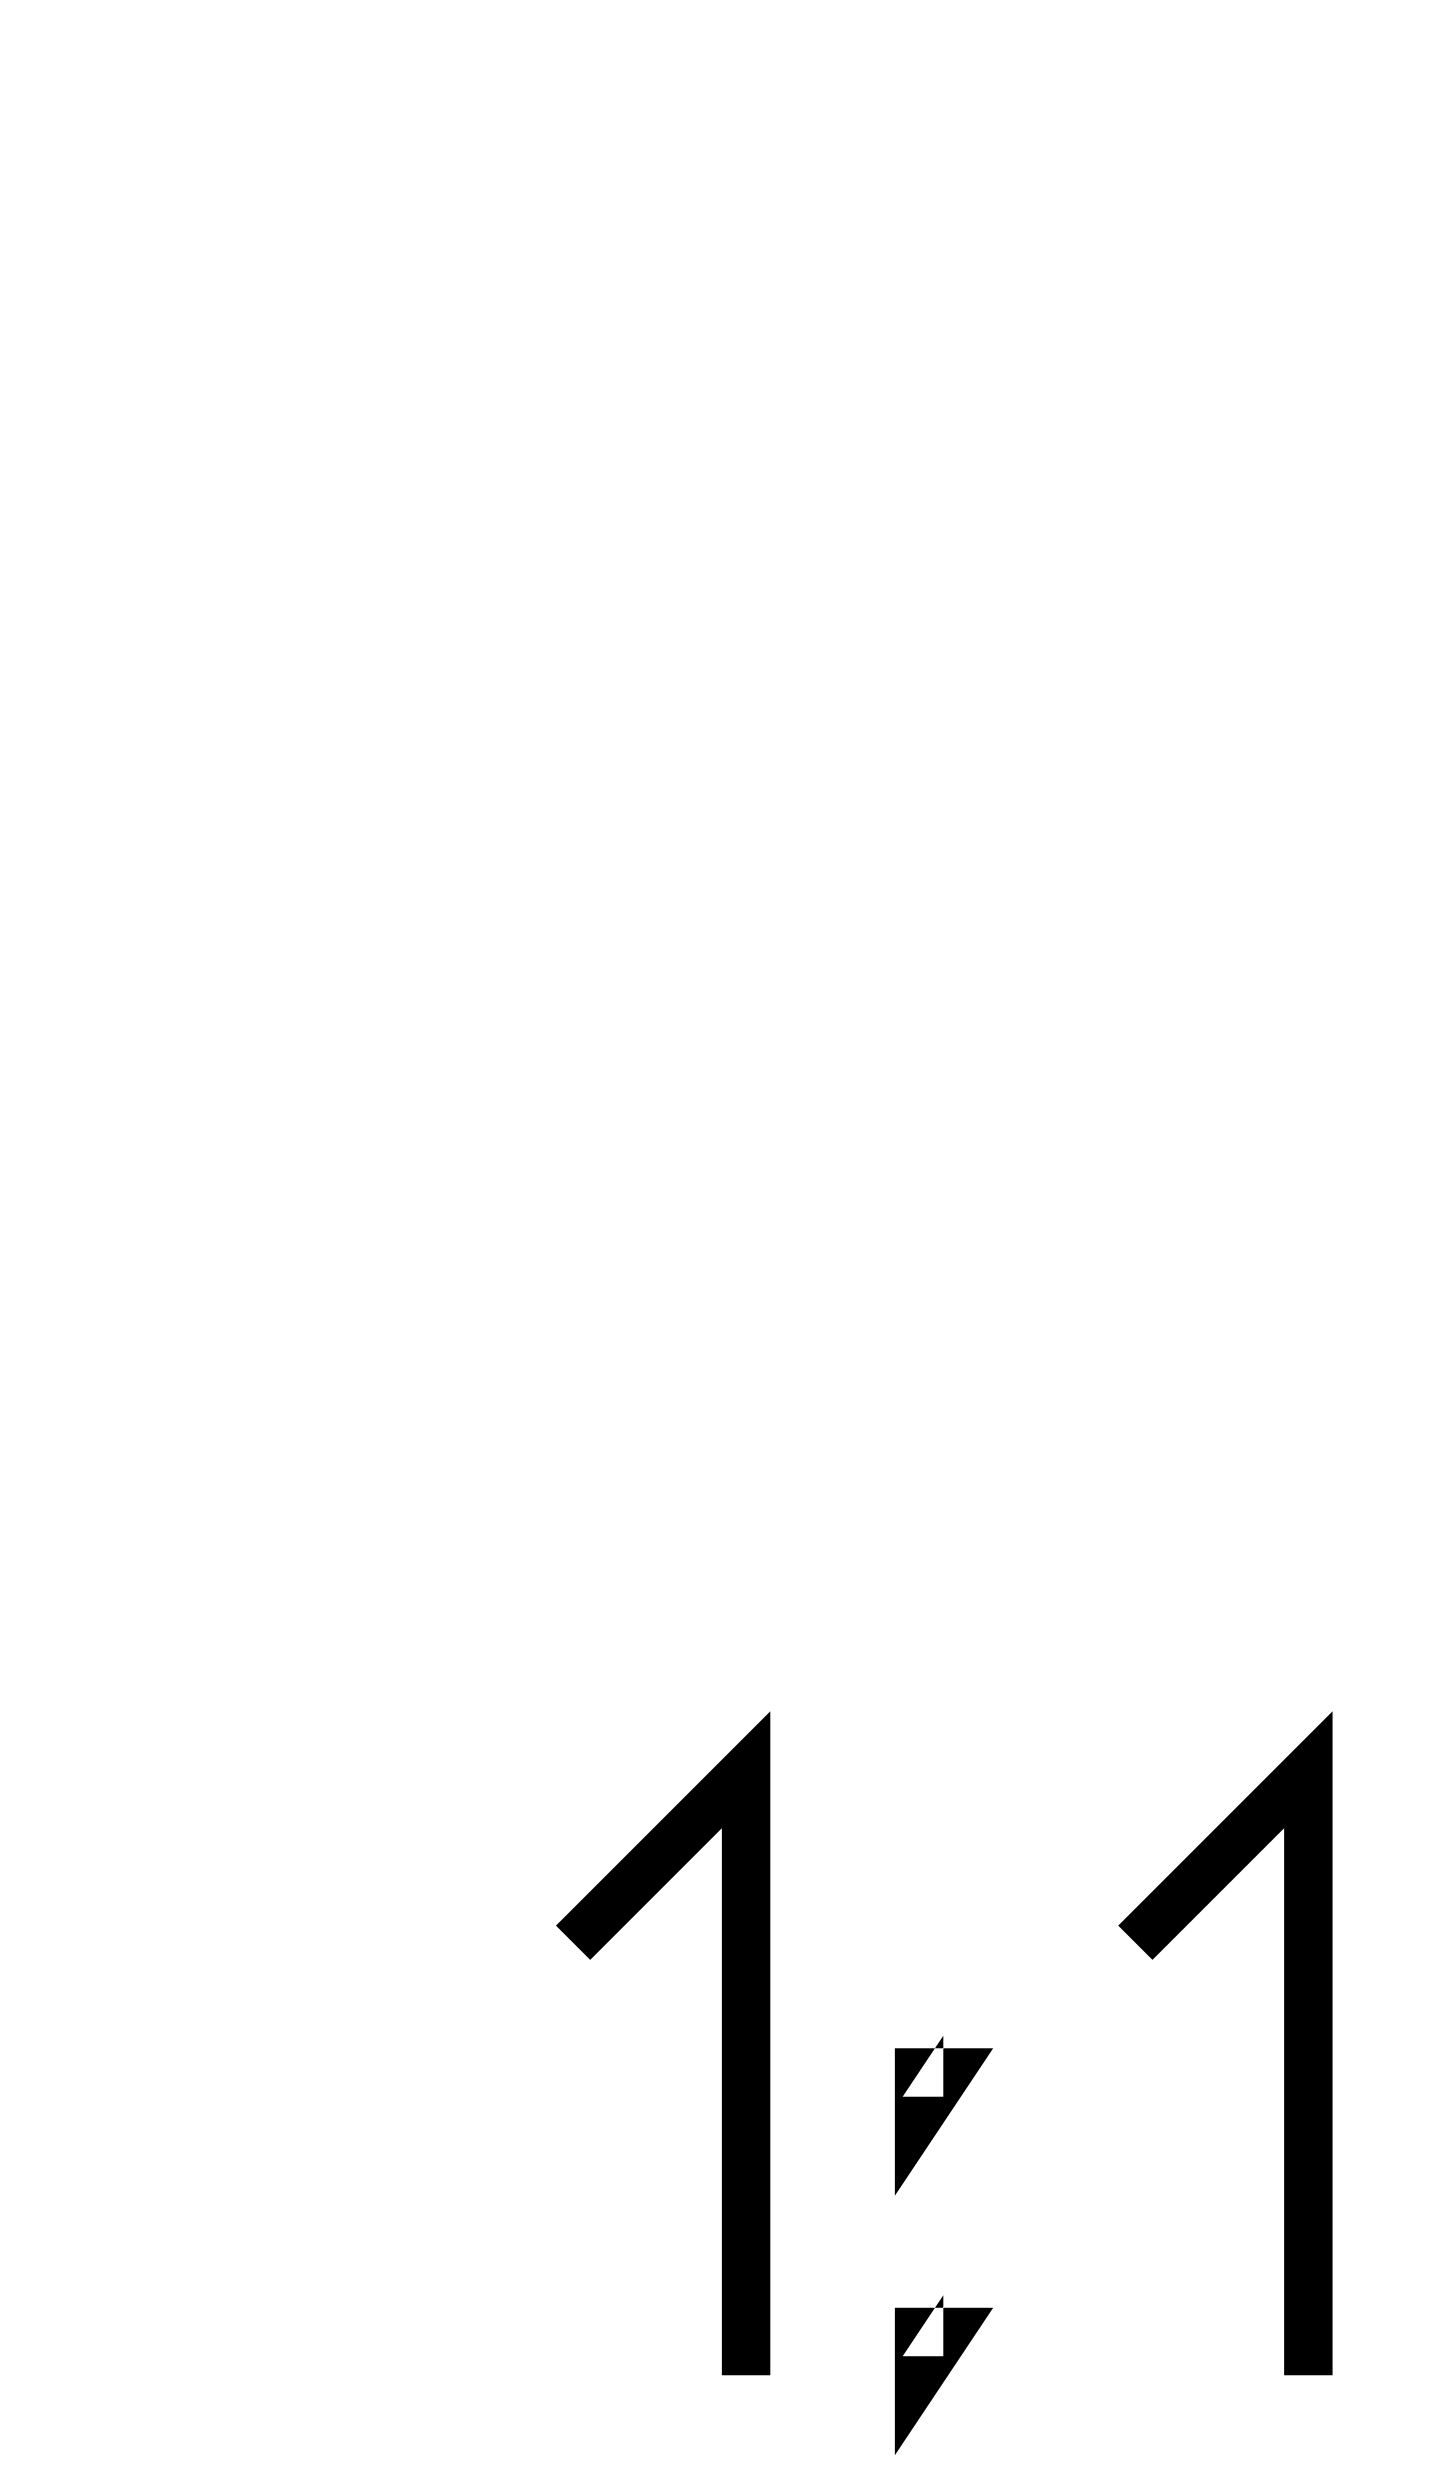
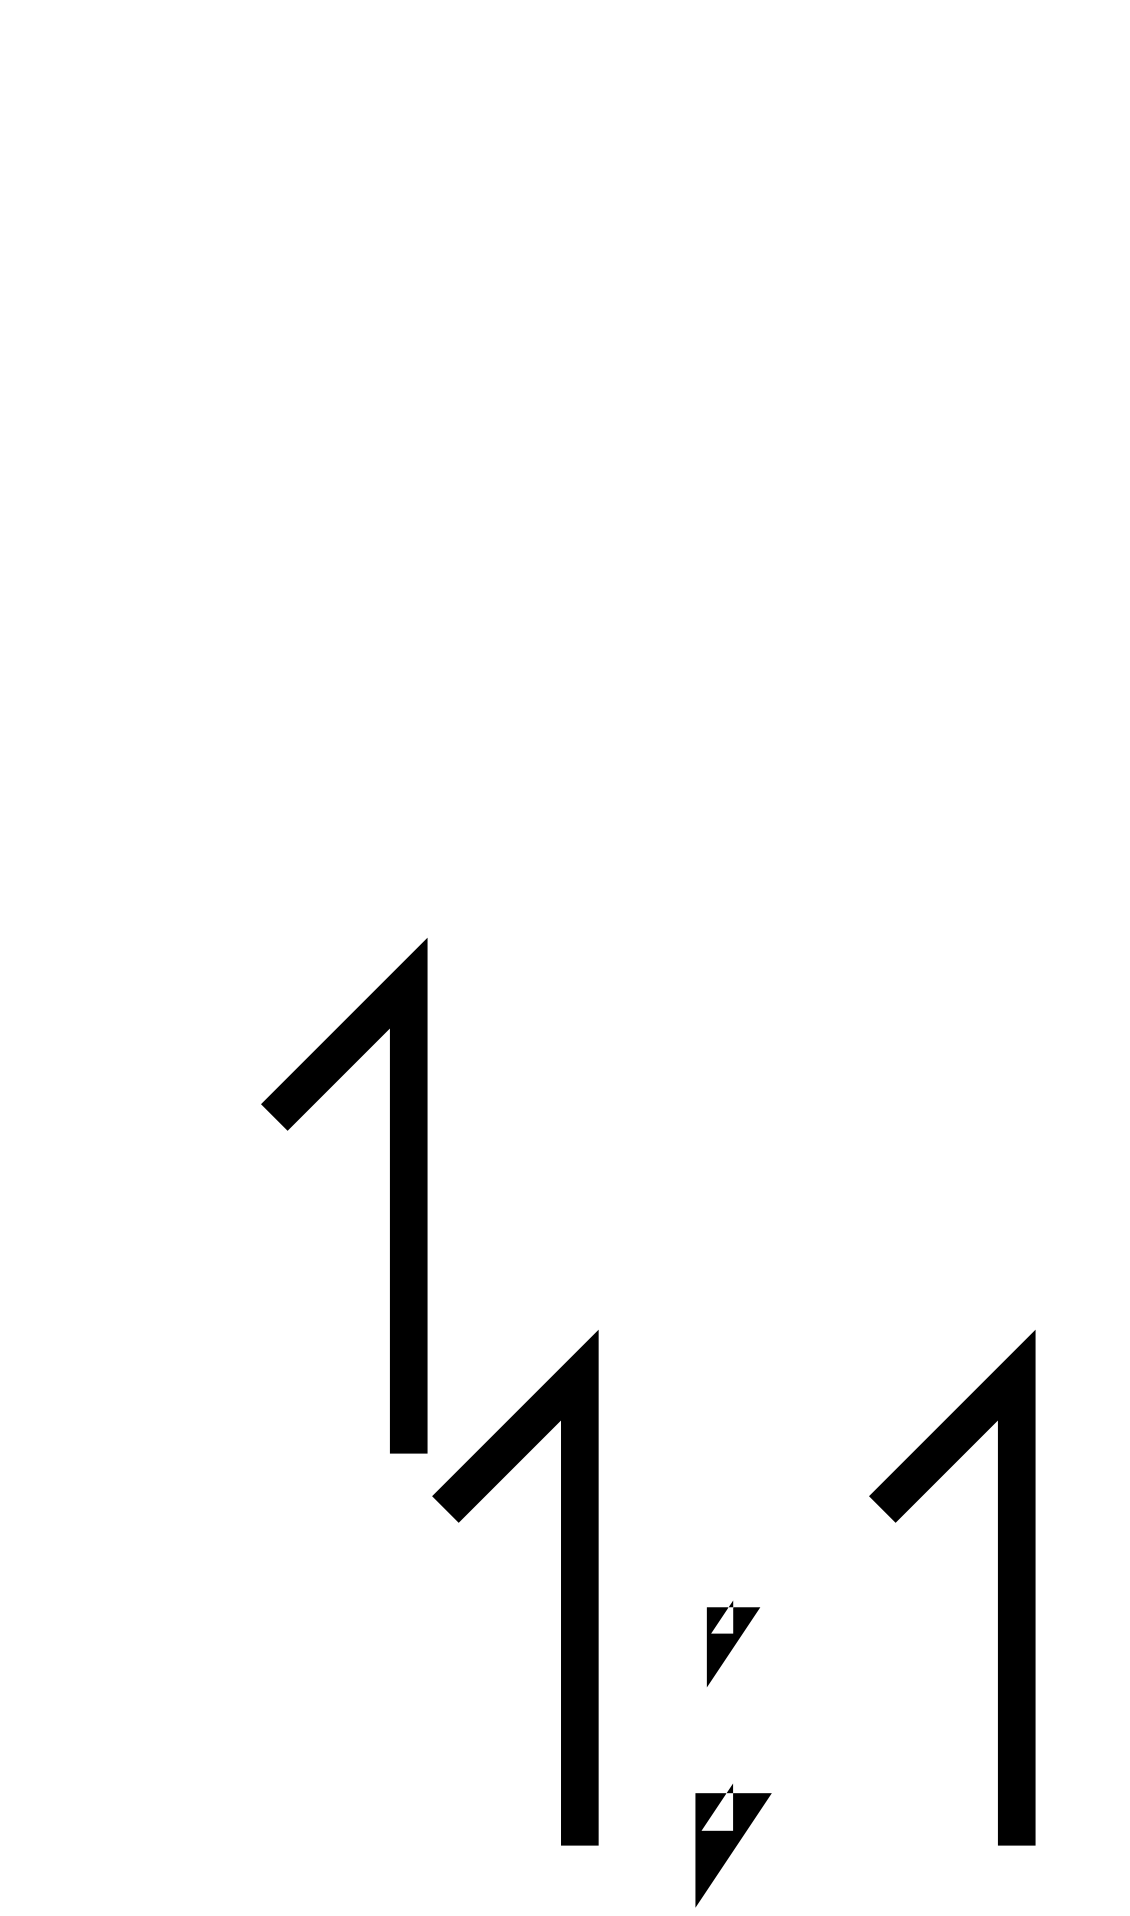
line: (502, 1538) -> (390, 1195), added
part: (943, 2115) -> (733, 1643), size x0.7

